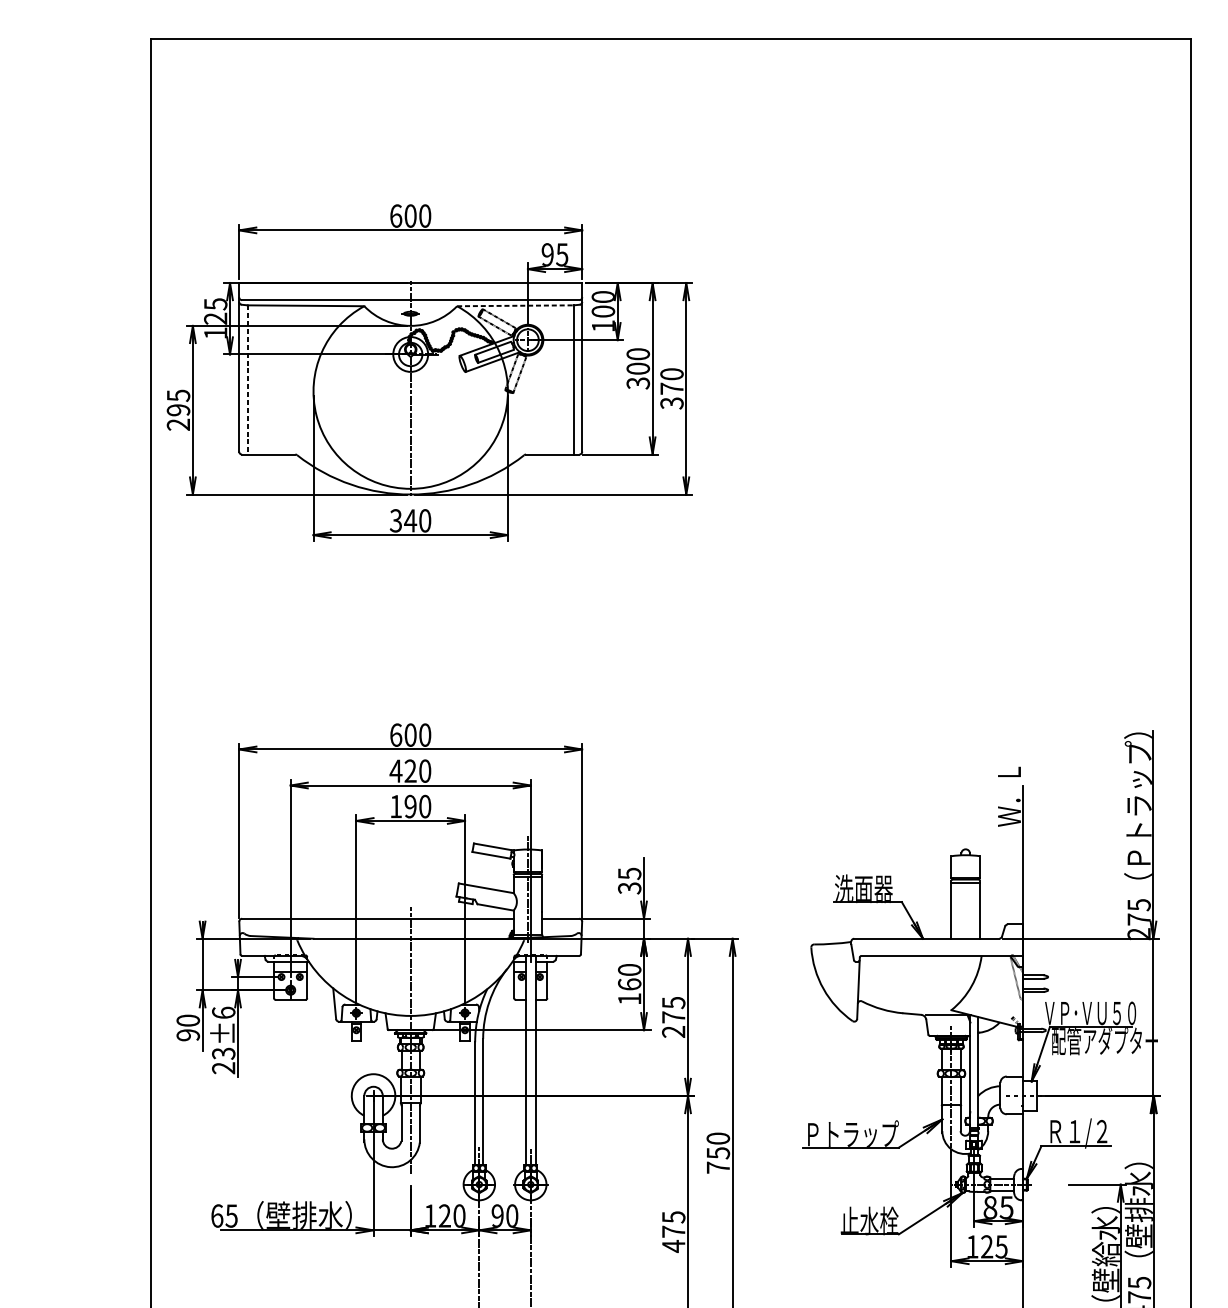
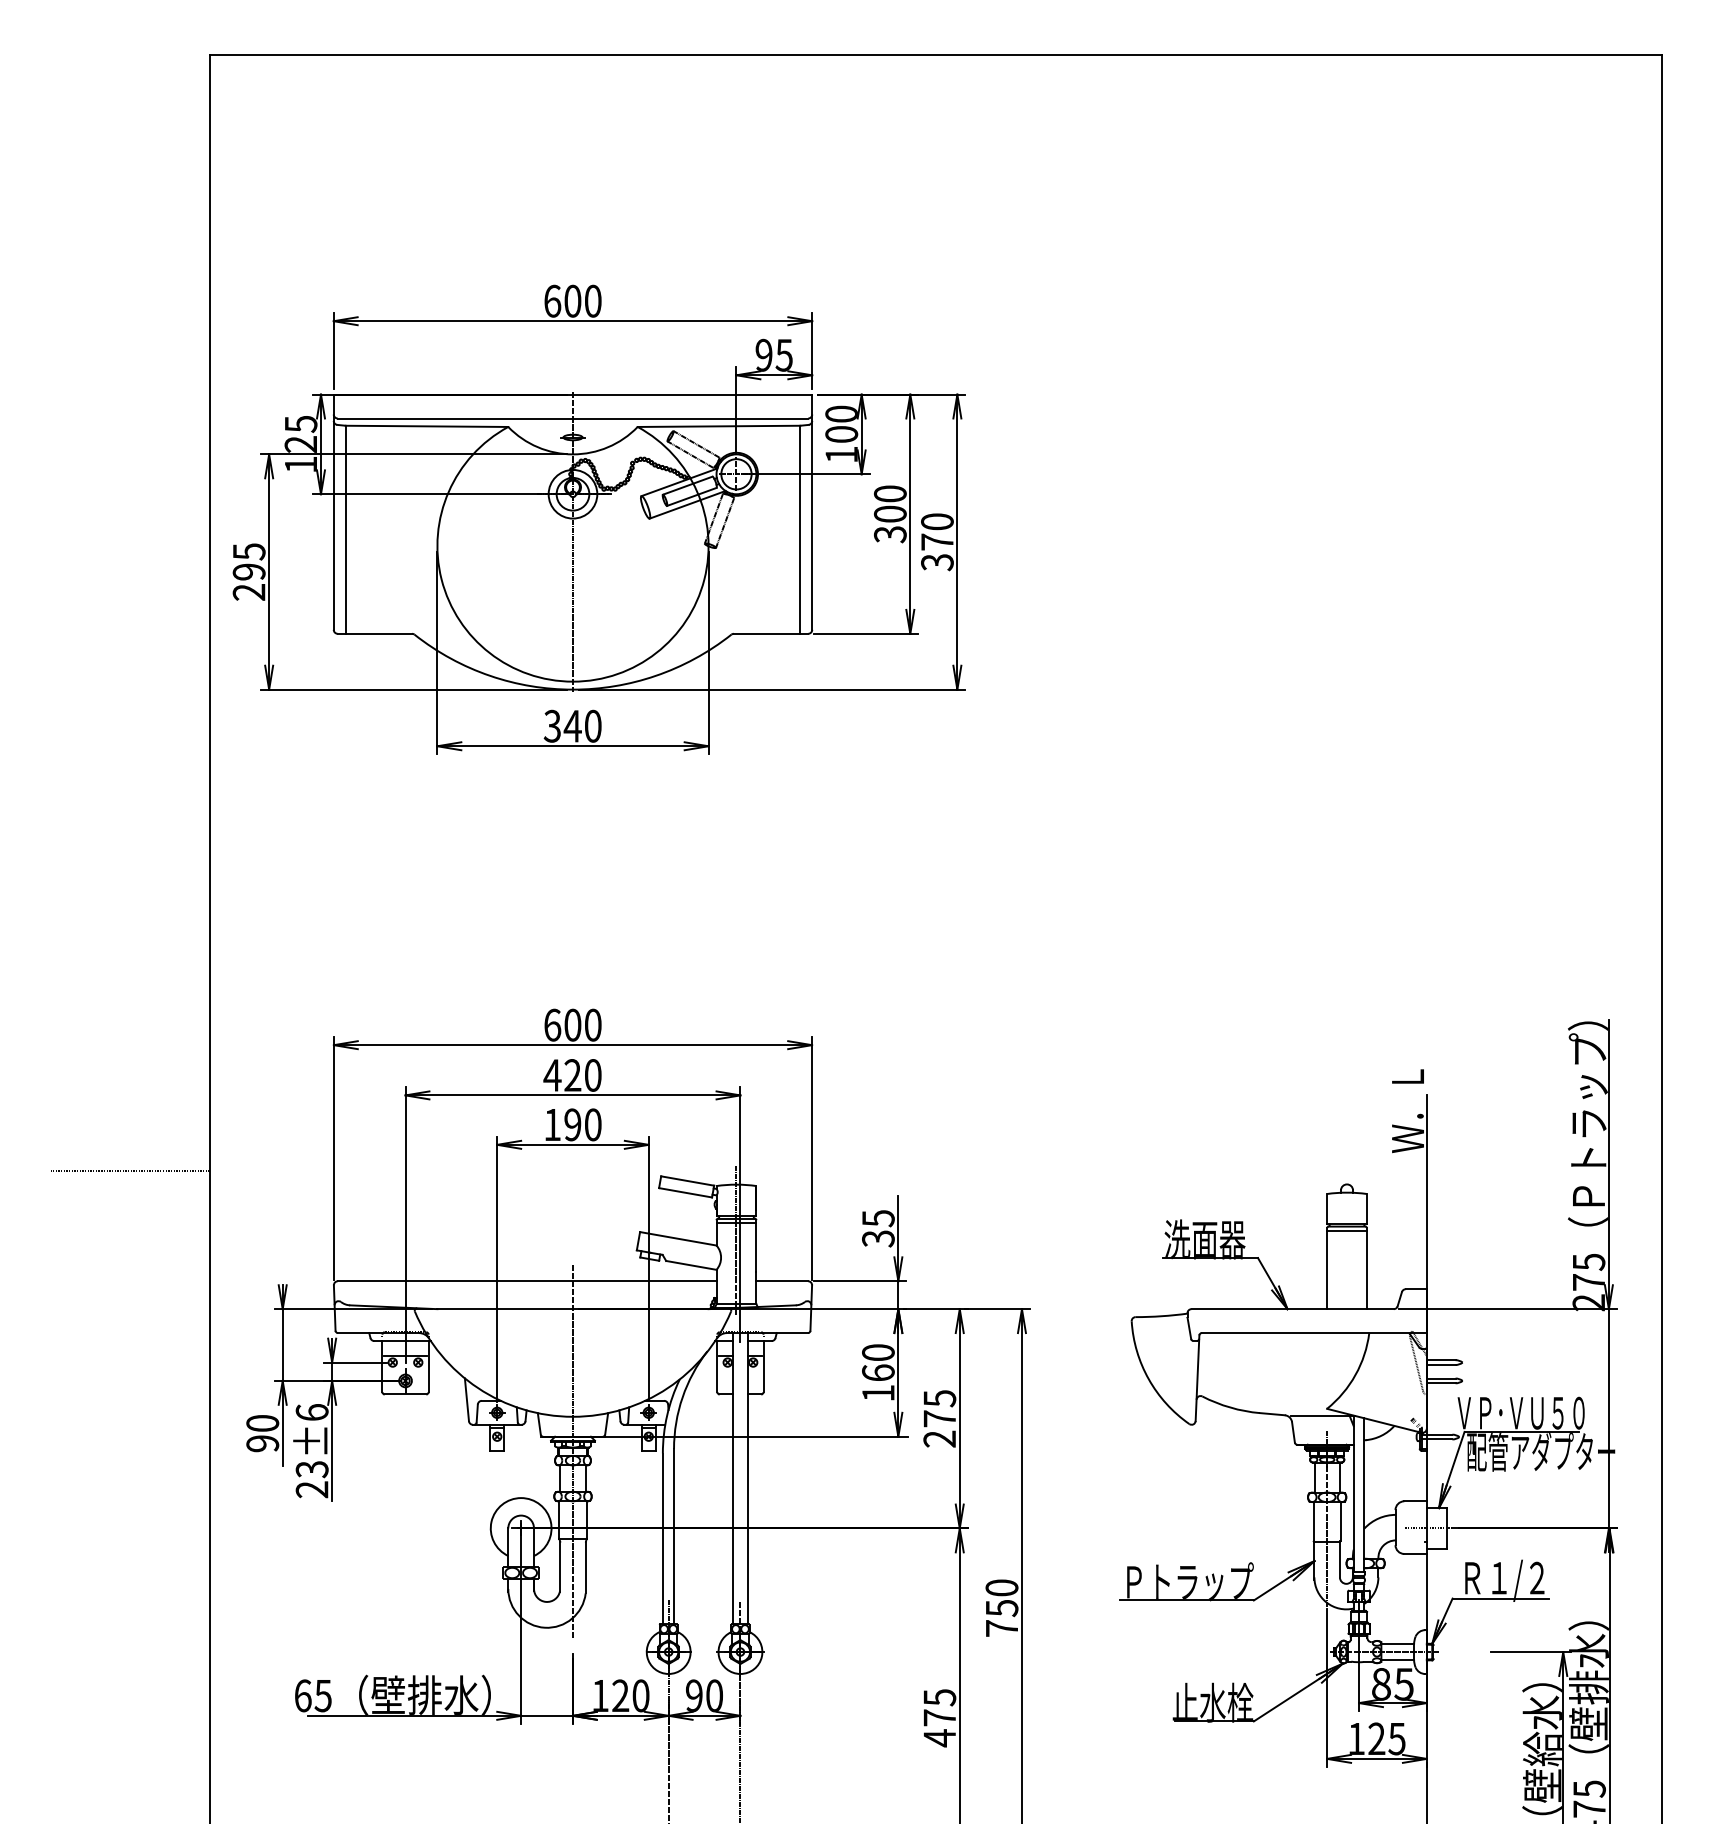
line: (515, 305) -> (719, 426), dashed -> solid
line: (247, 380) -> (345, 530), dashed -> solid
line: (93, 840) -> (130, 1171), added

